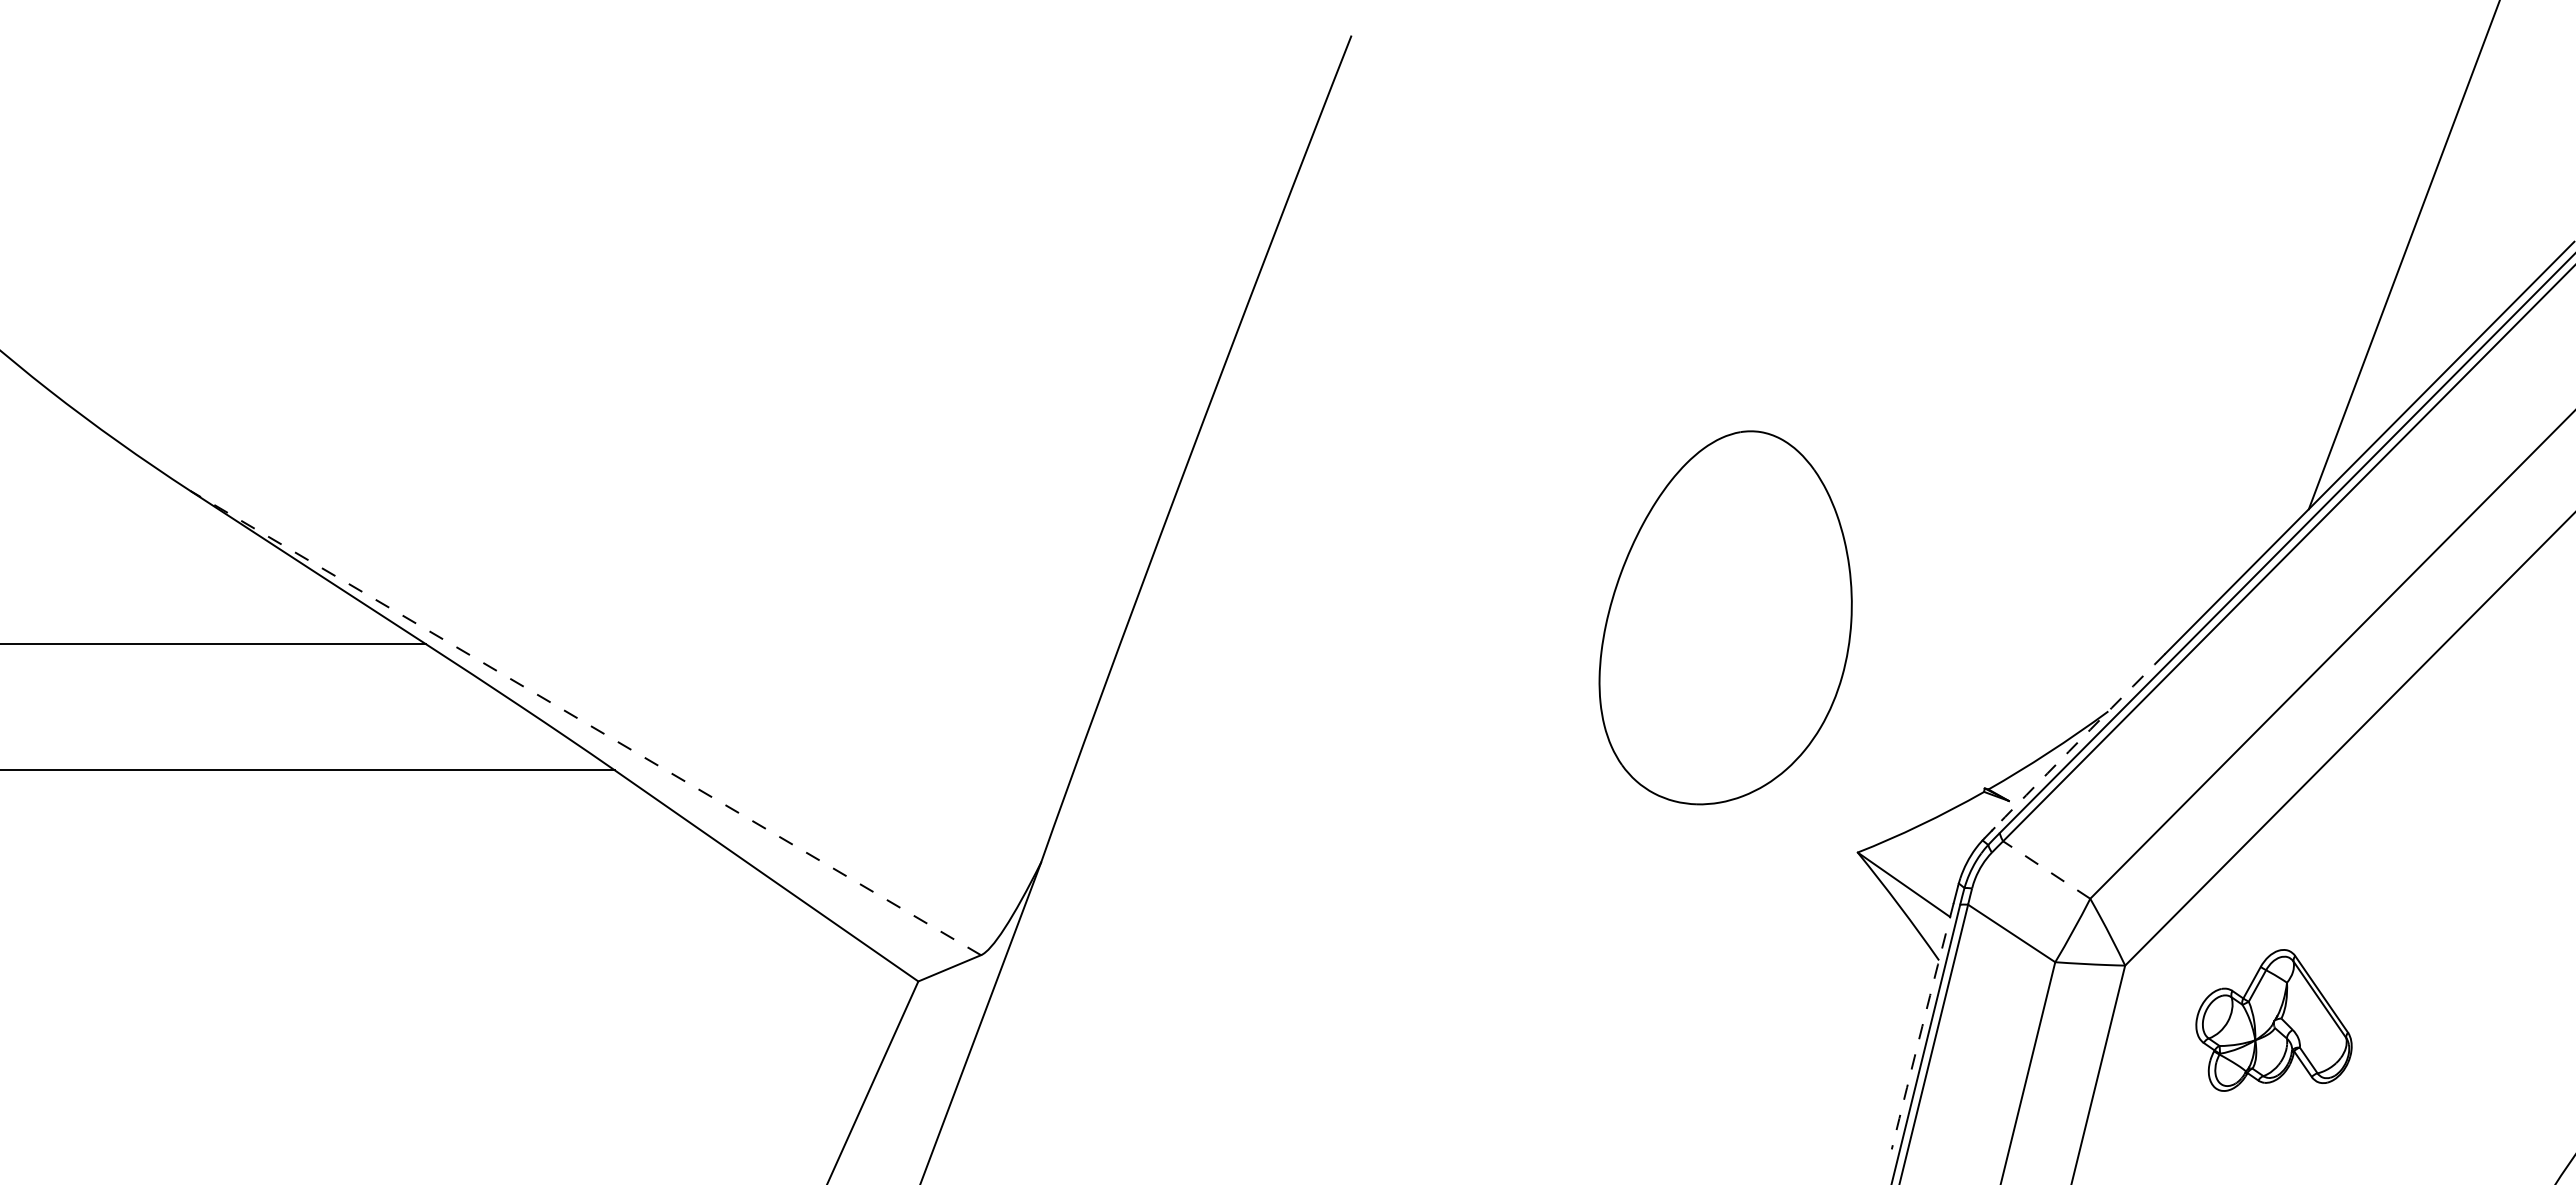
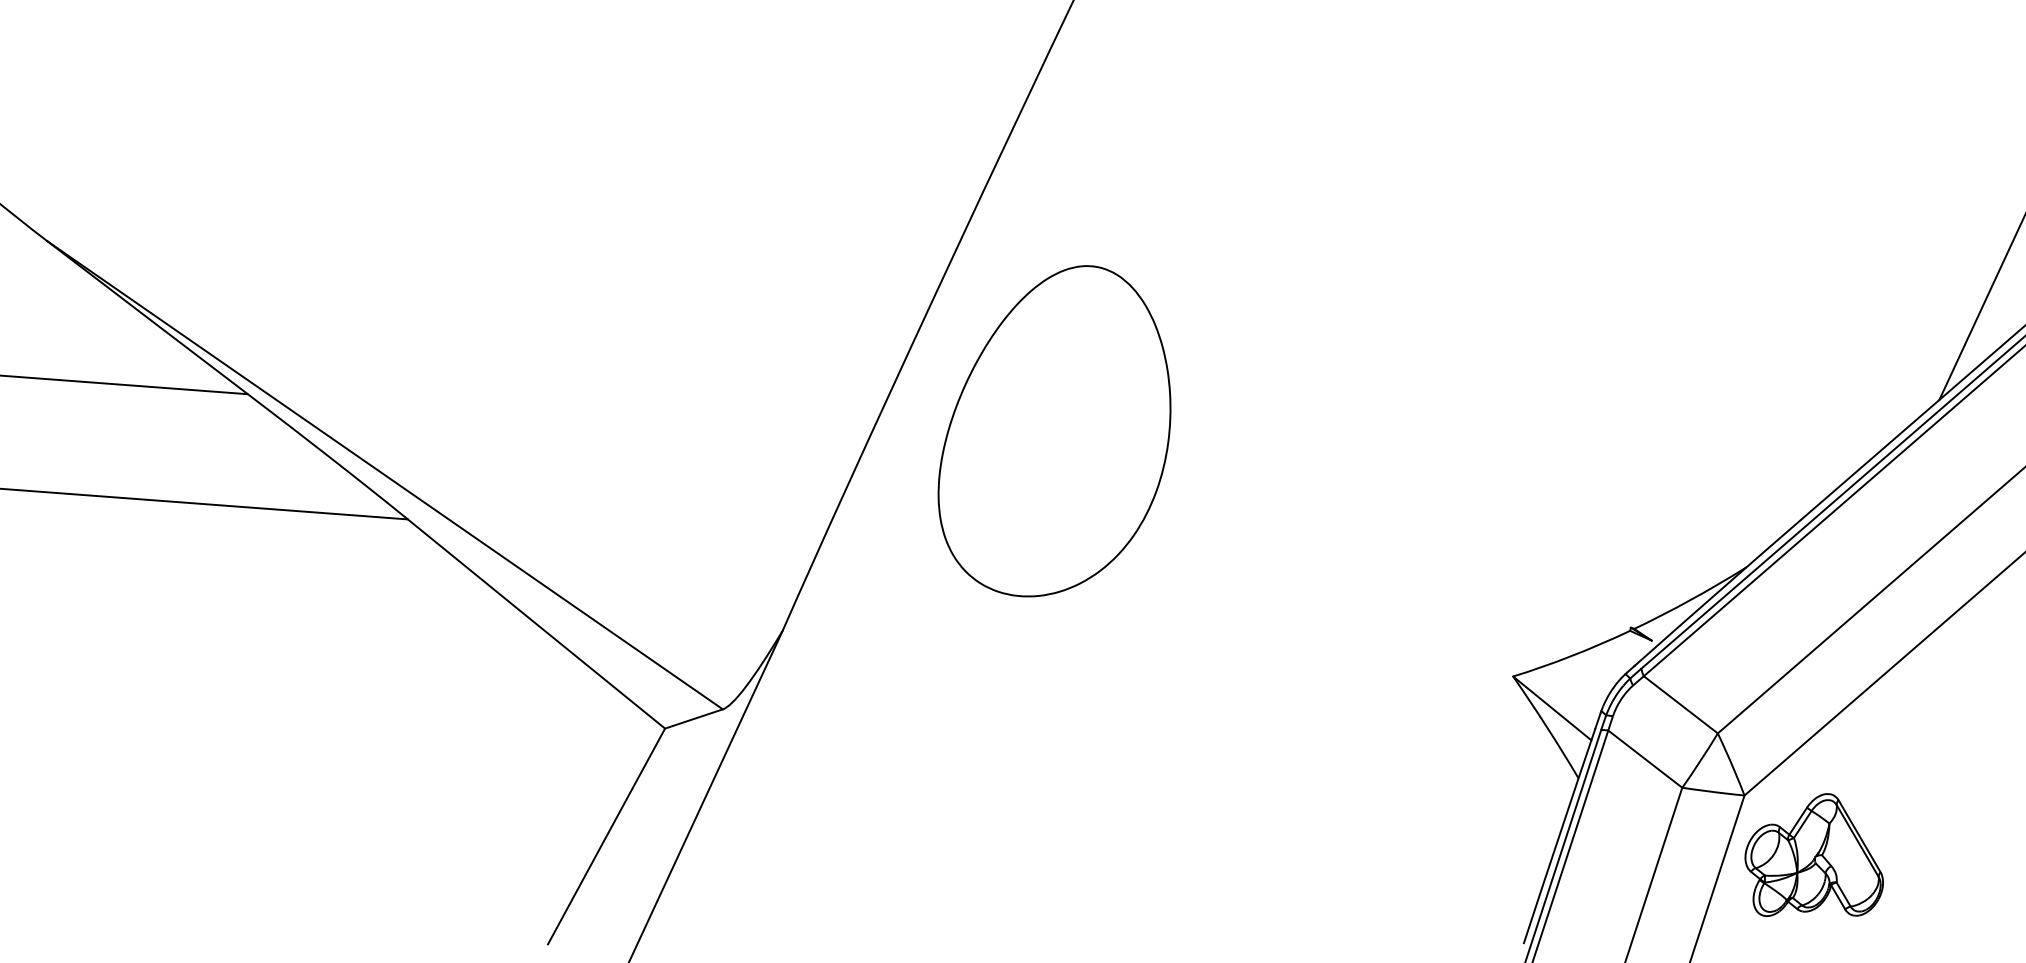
part: (1725, 617) -> (1056, 430), moved
line: (585, 722) -> (385, 474), dashed -> solid
arc: (2079, 740) -> (1718, 591), dashed -> solid
line: (2046, 869) -> (1680, 704), dashed -> solid
part: (2273, 1020) -> (1814, 856), moved
arc: (1922, 1026) -> (1559, 836), dashed -> solid

